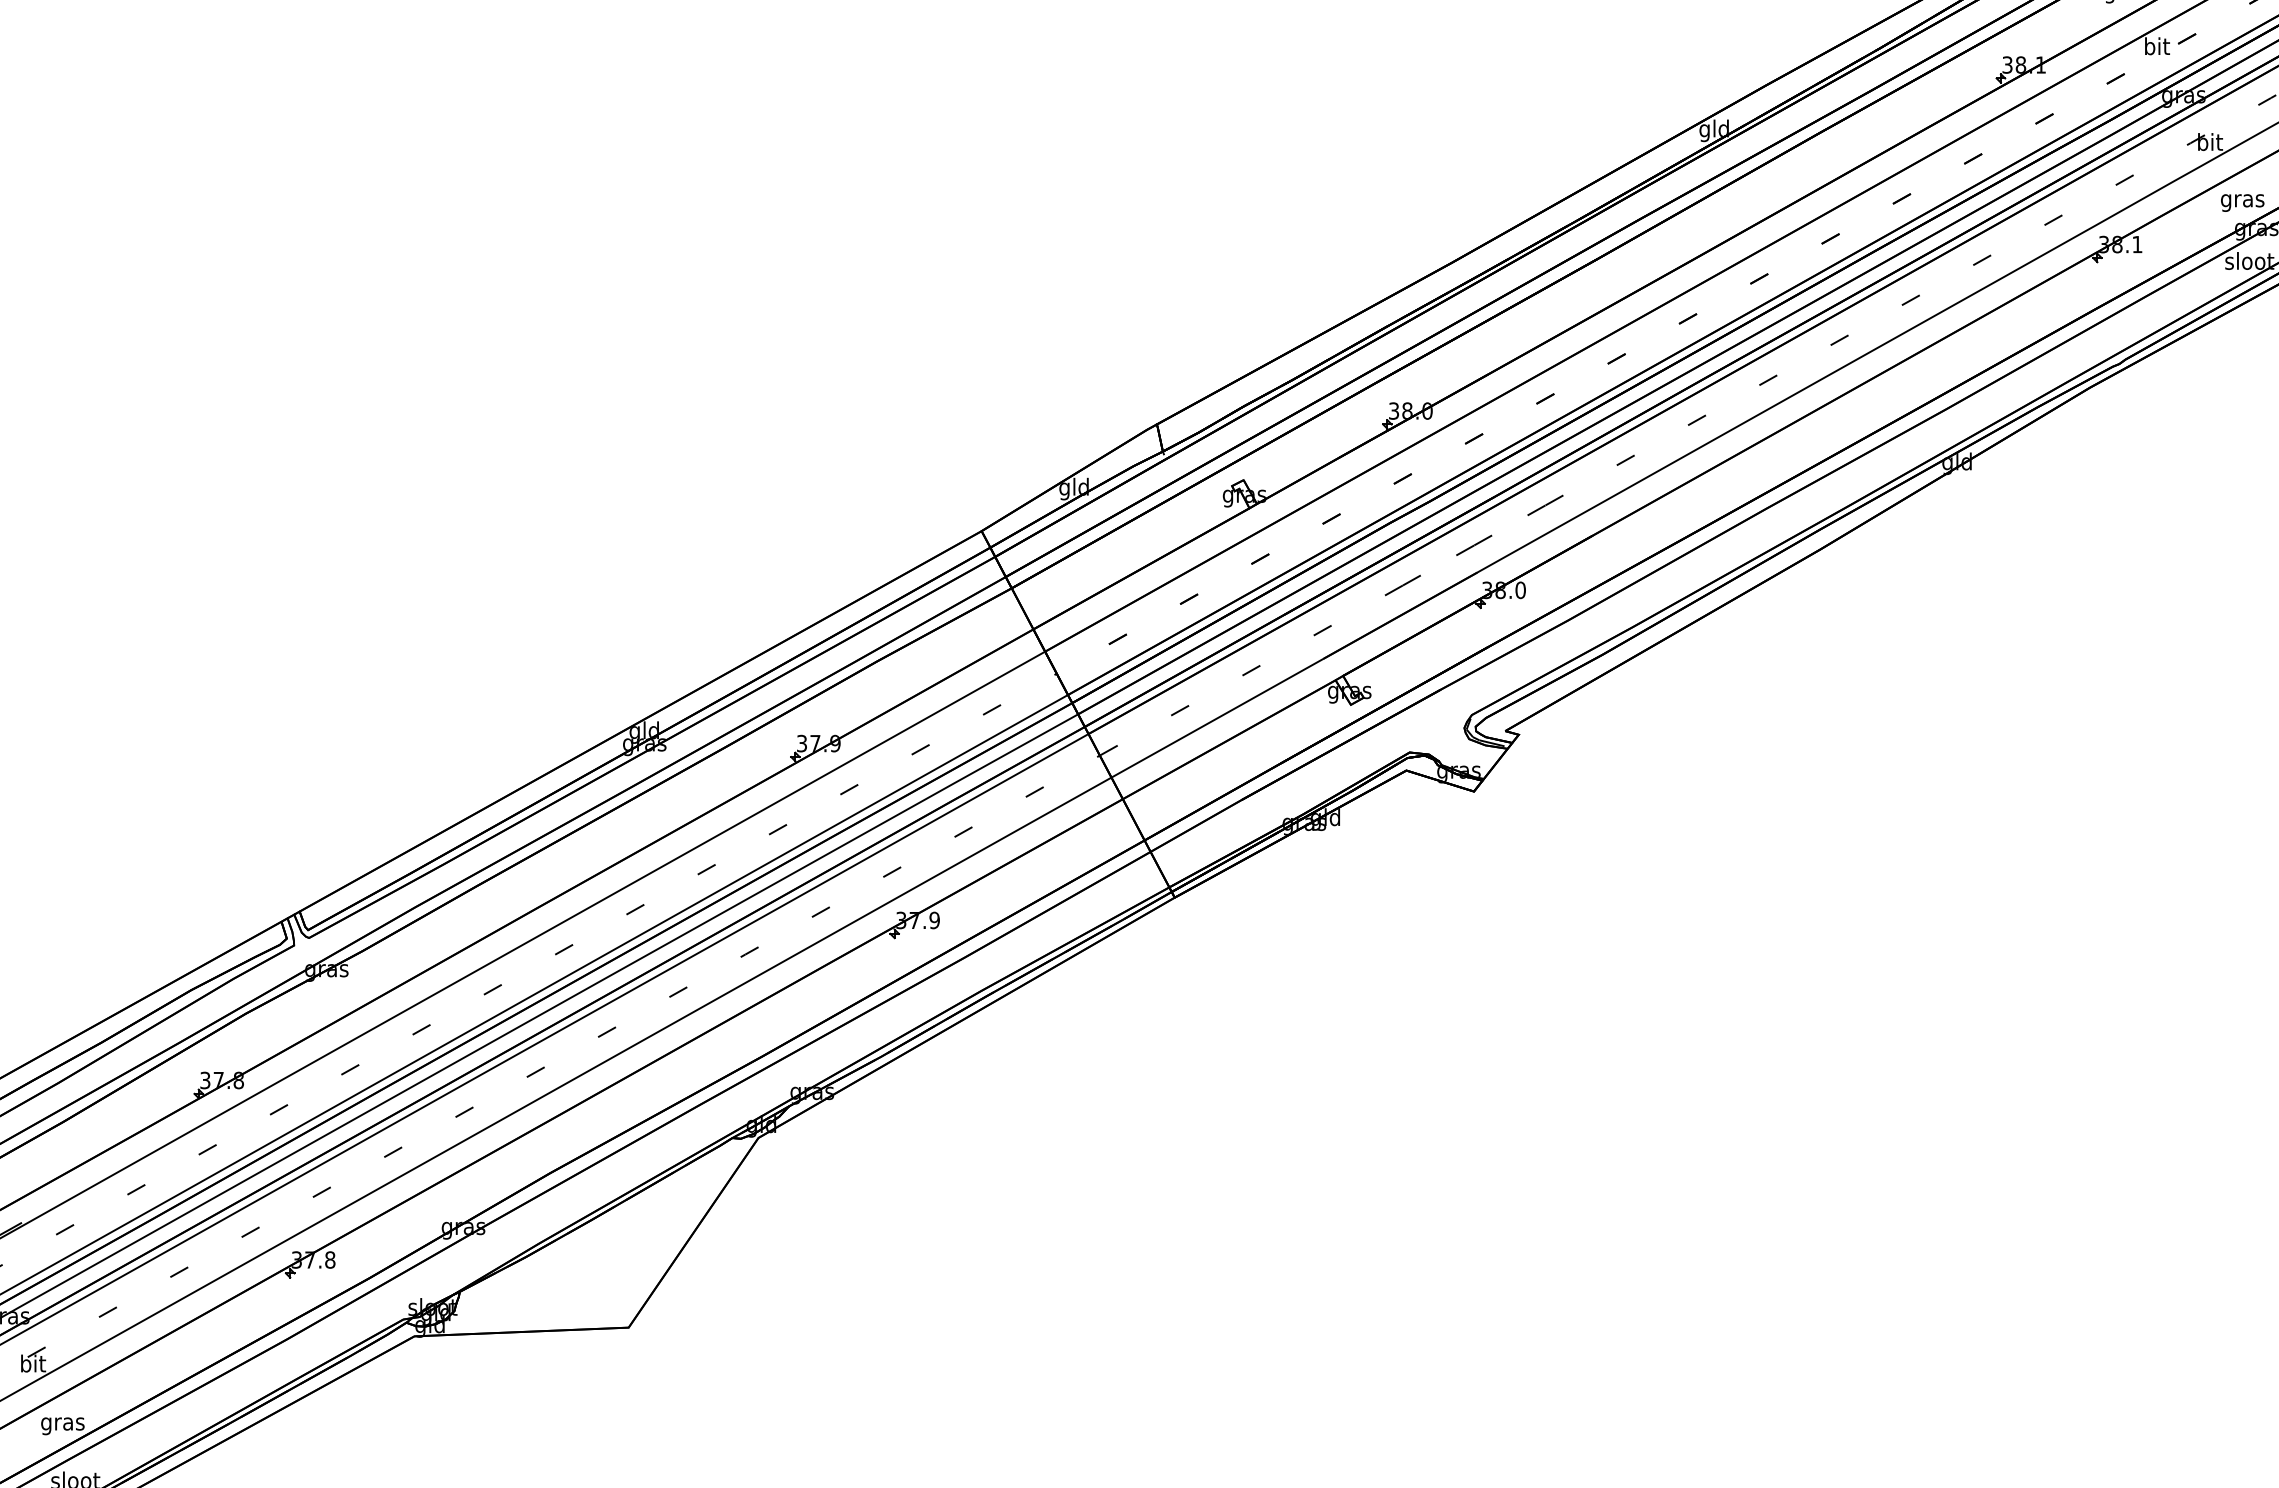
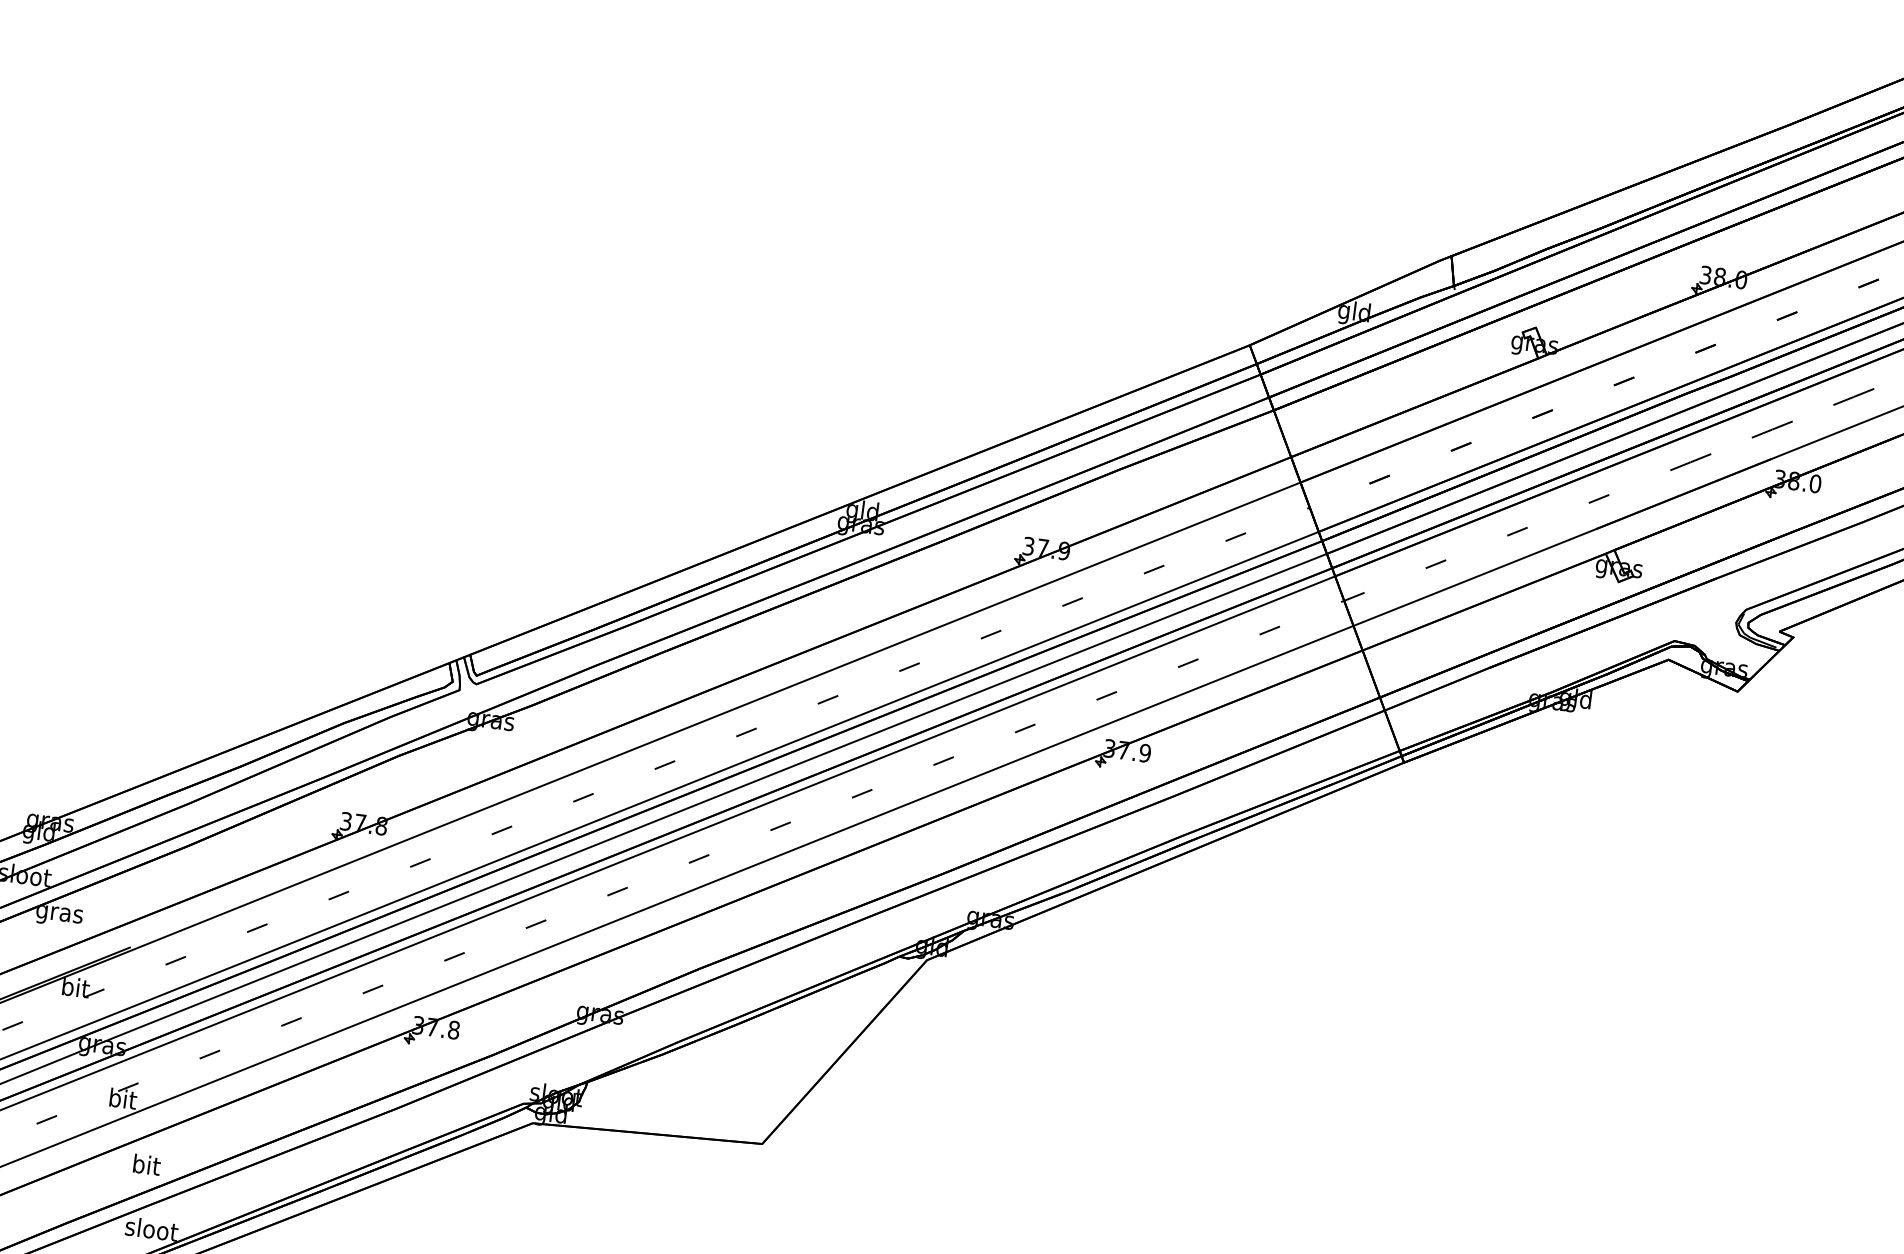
text: (62, 1423) -> (145, 1166), gras -> bit

